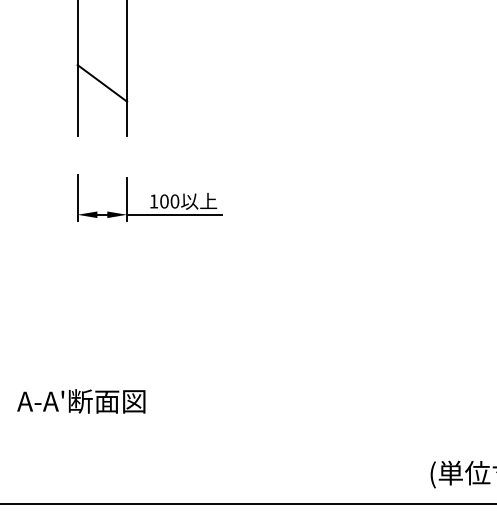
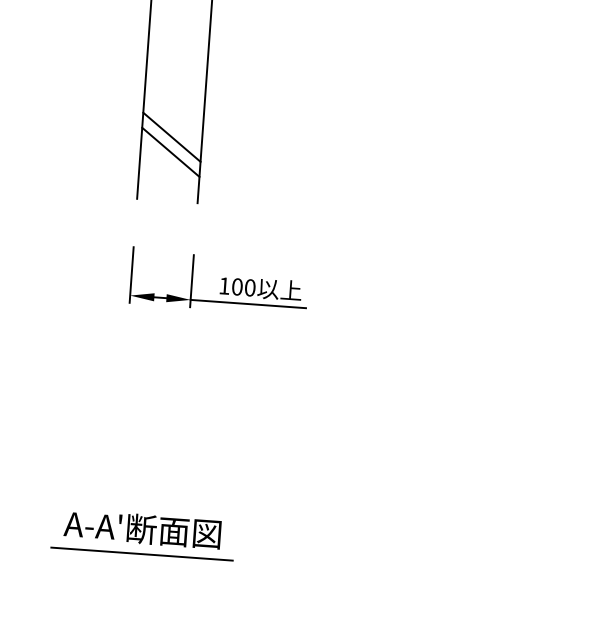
line: (102, 95) -> (171, 152), added
text: (81, 401) -> (142, 529), moved
line: (102, 424) -> (142, 553), added

